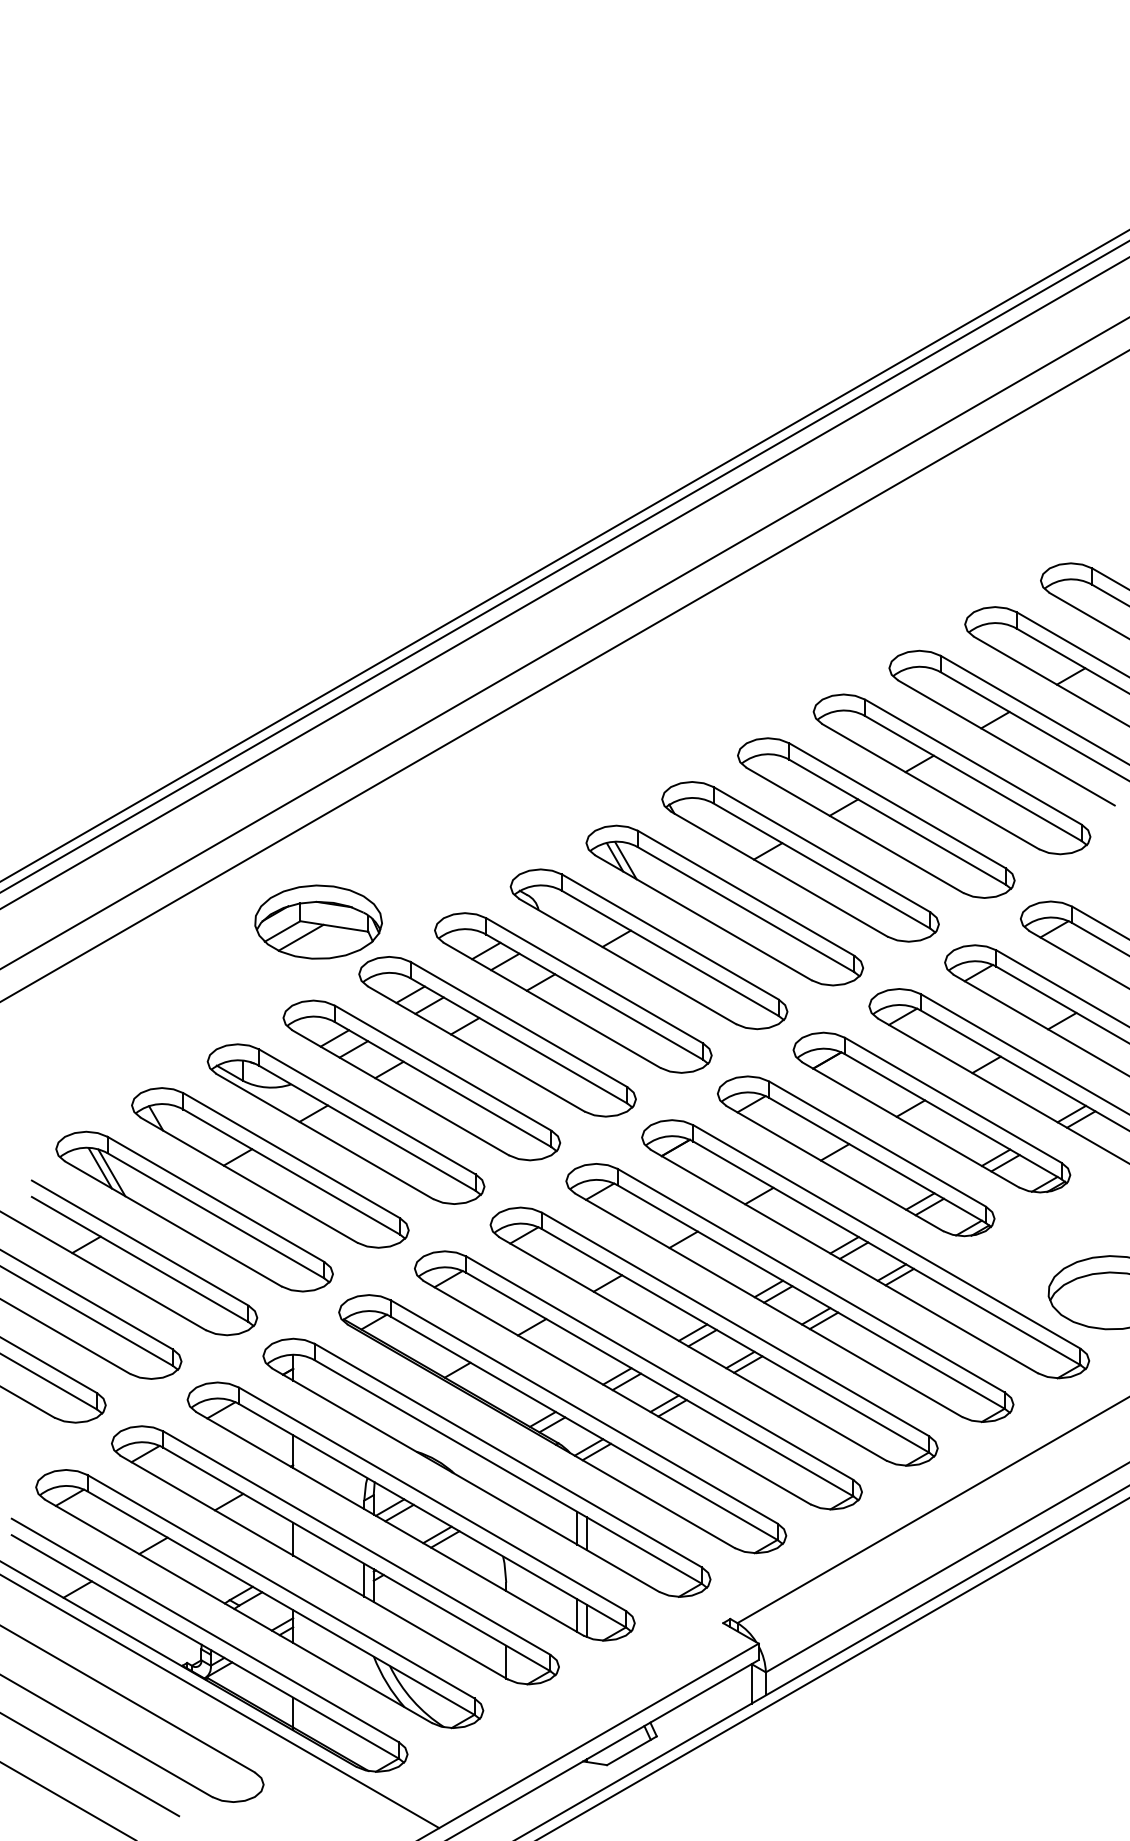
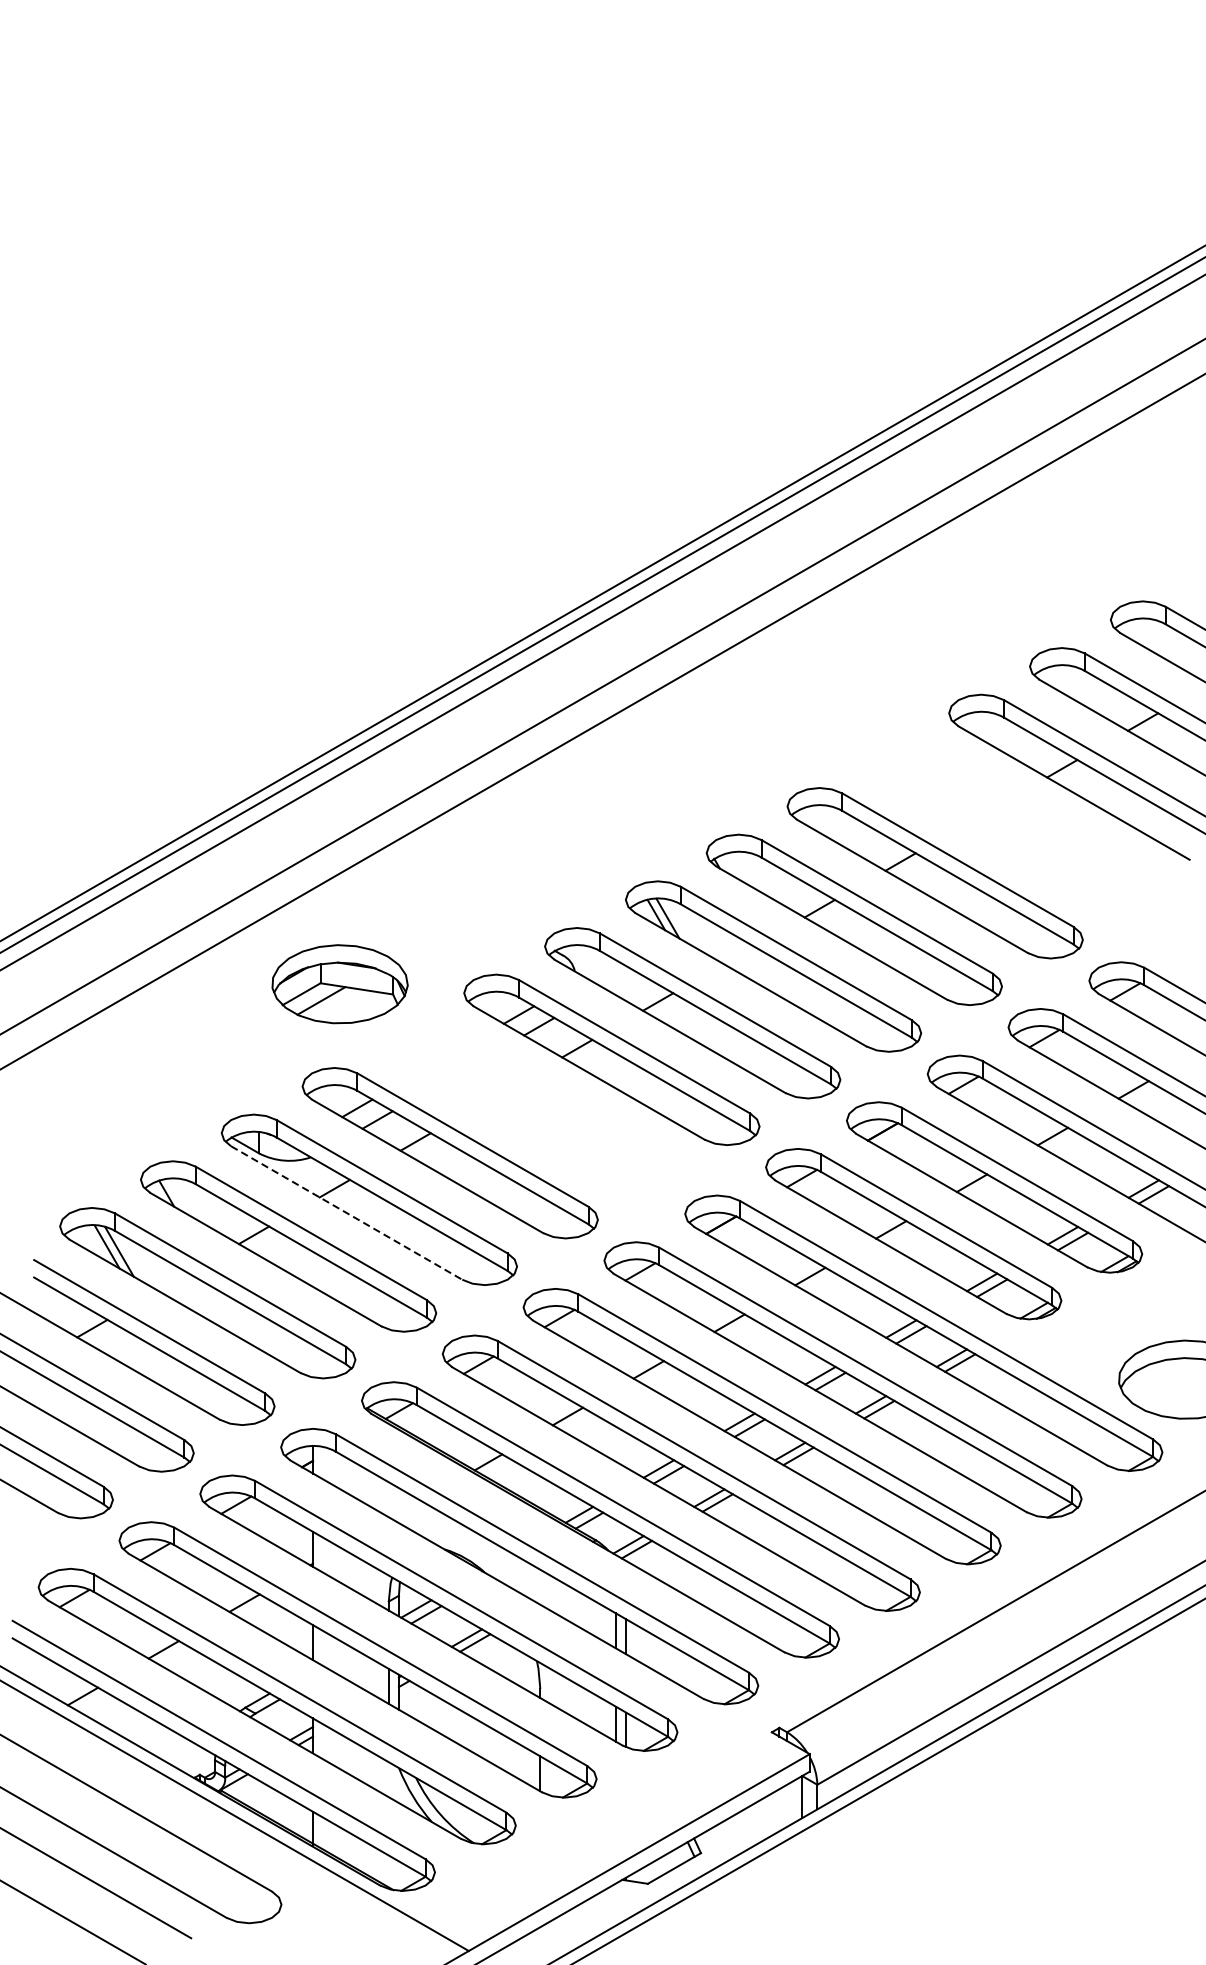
part: (951, 774) -> (1015, 826), removed
part: (497, 1036) -> (530, 1106), removed
line: (325, 1136) -> (347, 1212), solid -> dashed

